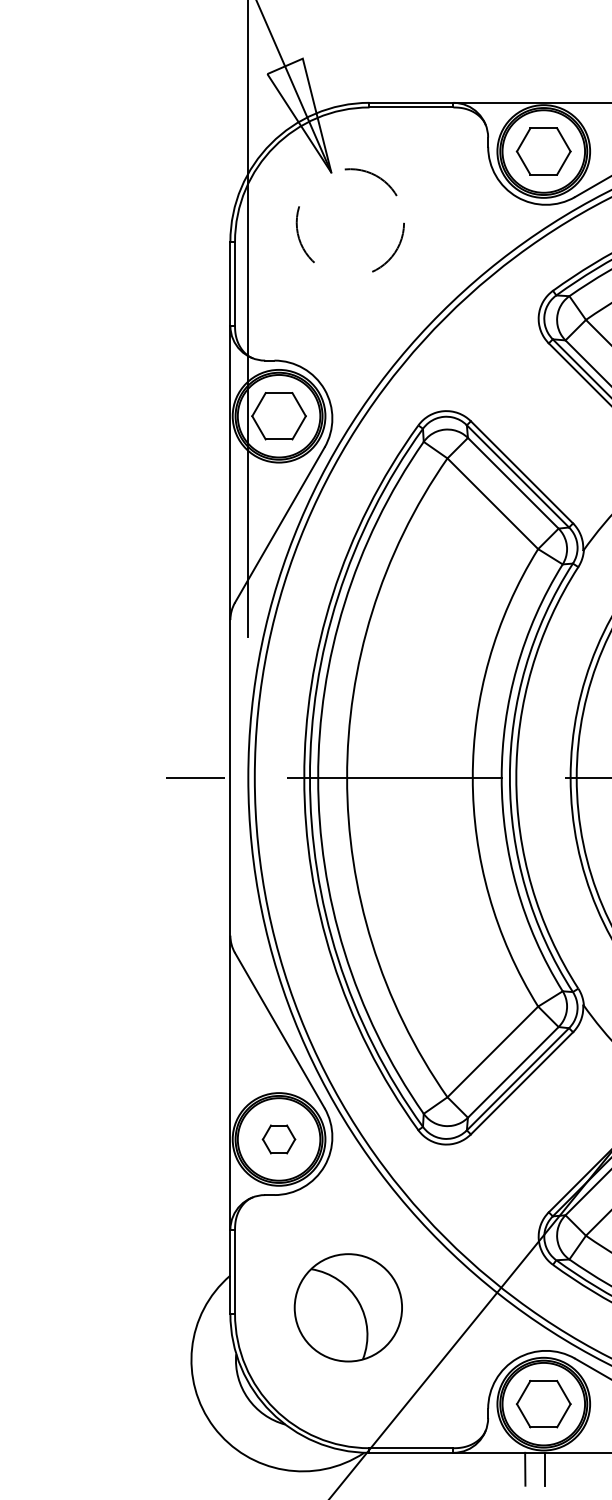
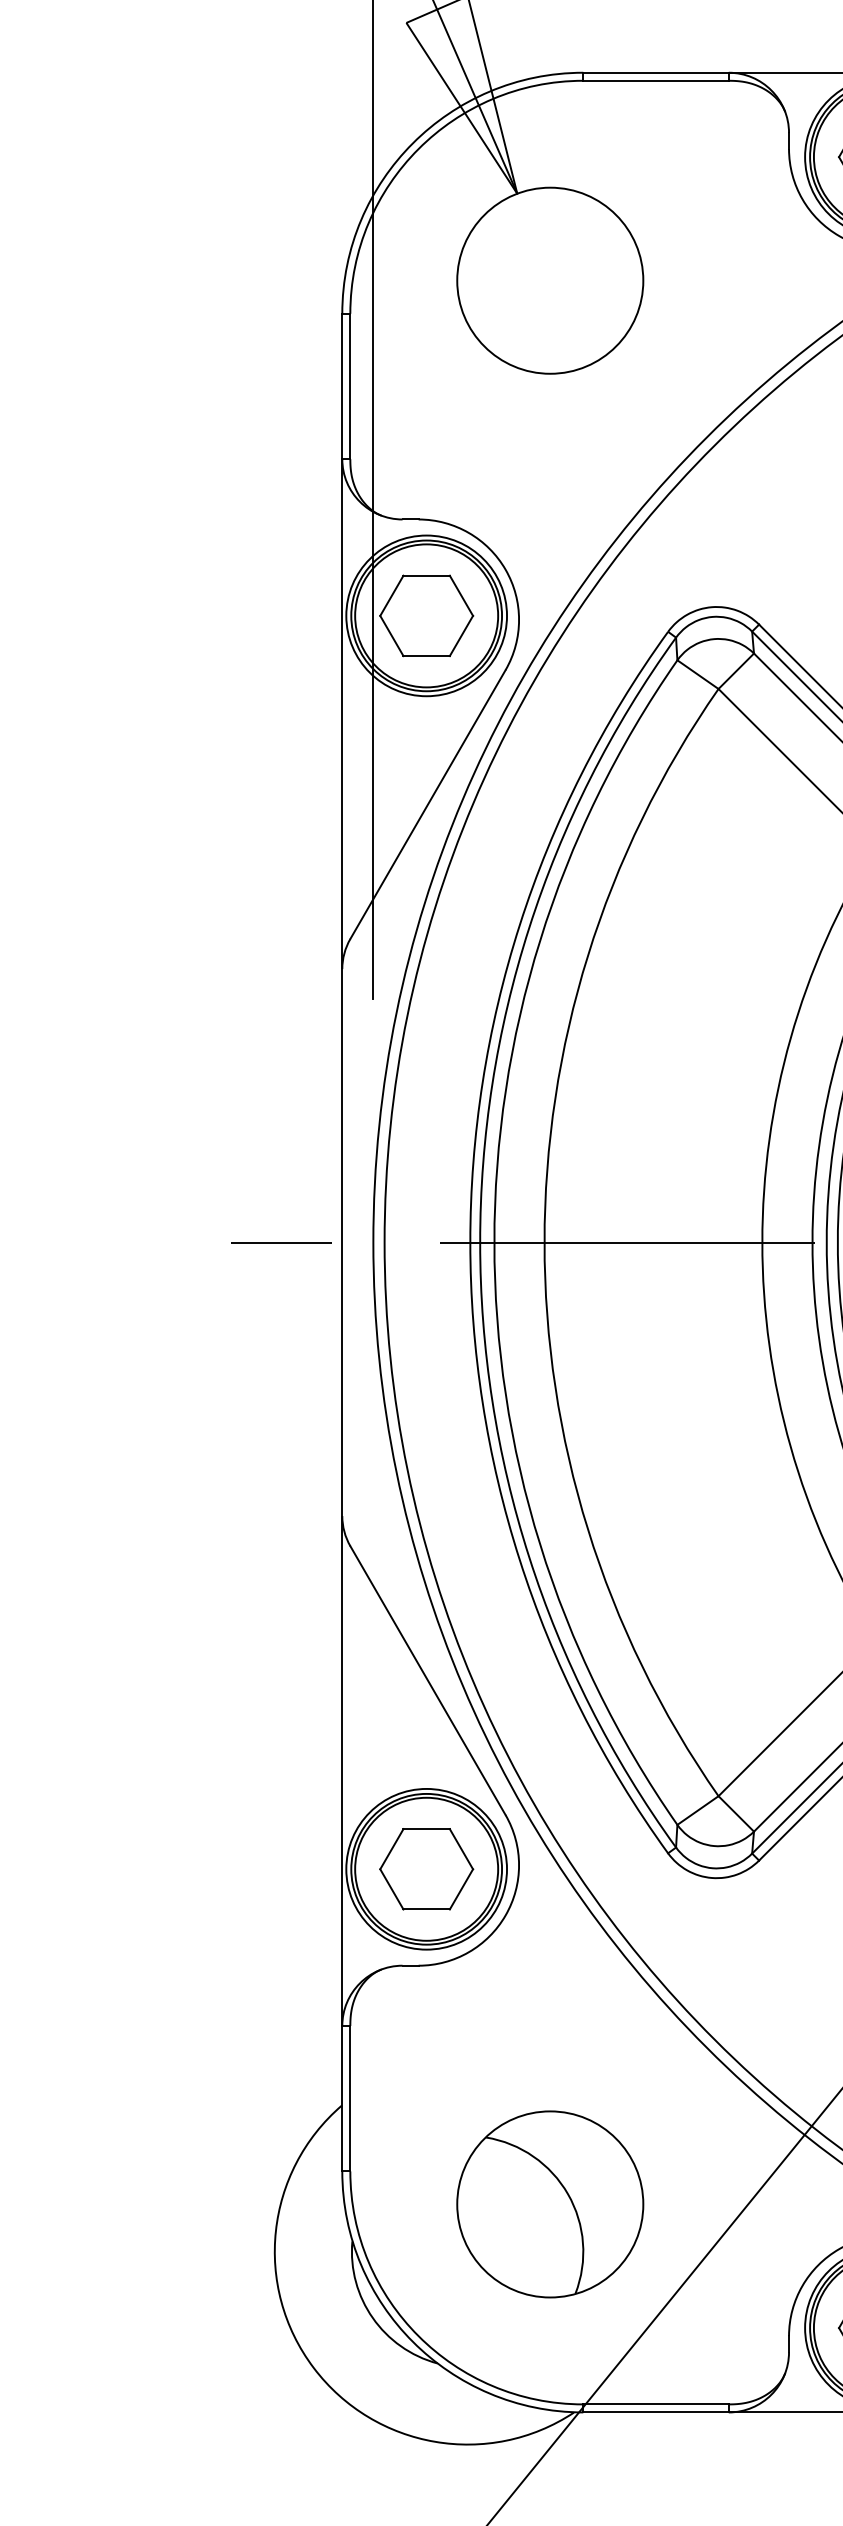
circle: (350, 222) -> (550, 280), dashed -> solid
part: (278, 1139) -> (425, 1869), size x1.67
part: (347, 1307) -> (548, 2203), moved

